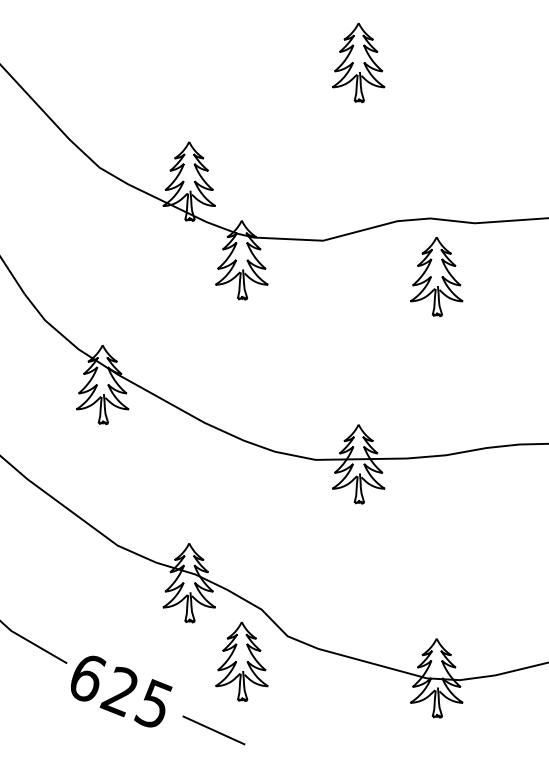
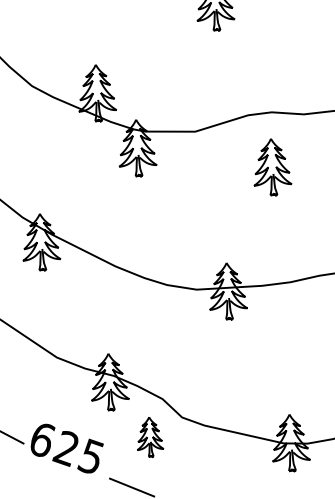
part: (436, 276) -> (272, 167), moved
part: (241, 661) -> (149, 437), size x0.7
text: (121, 691) -> (67, 448), moved

